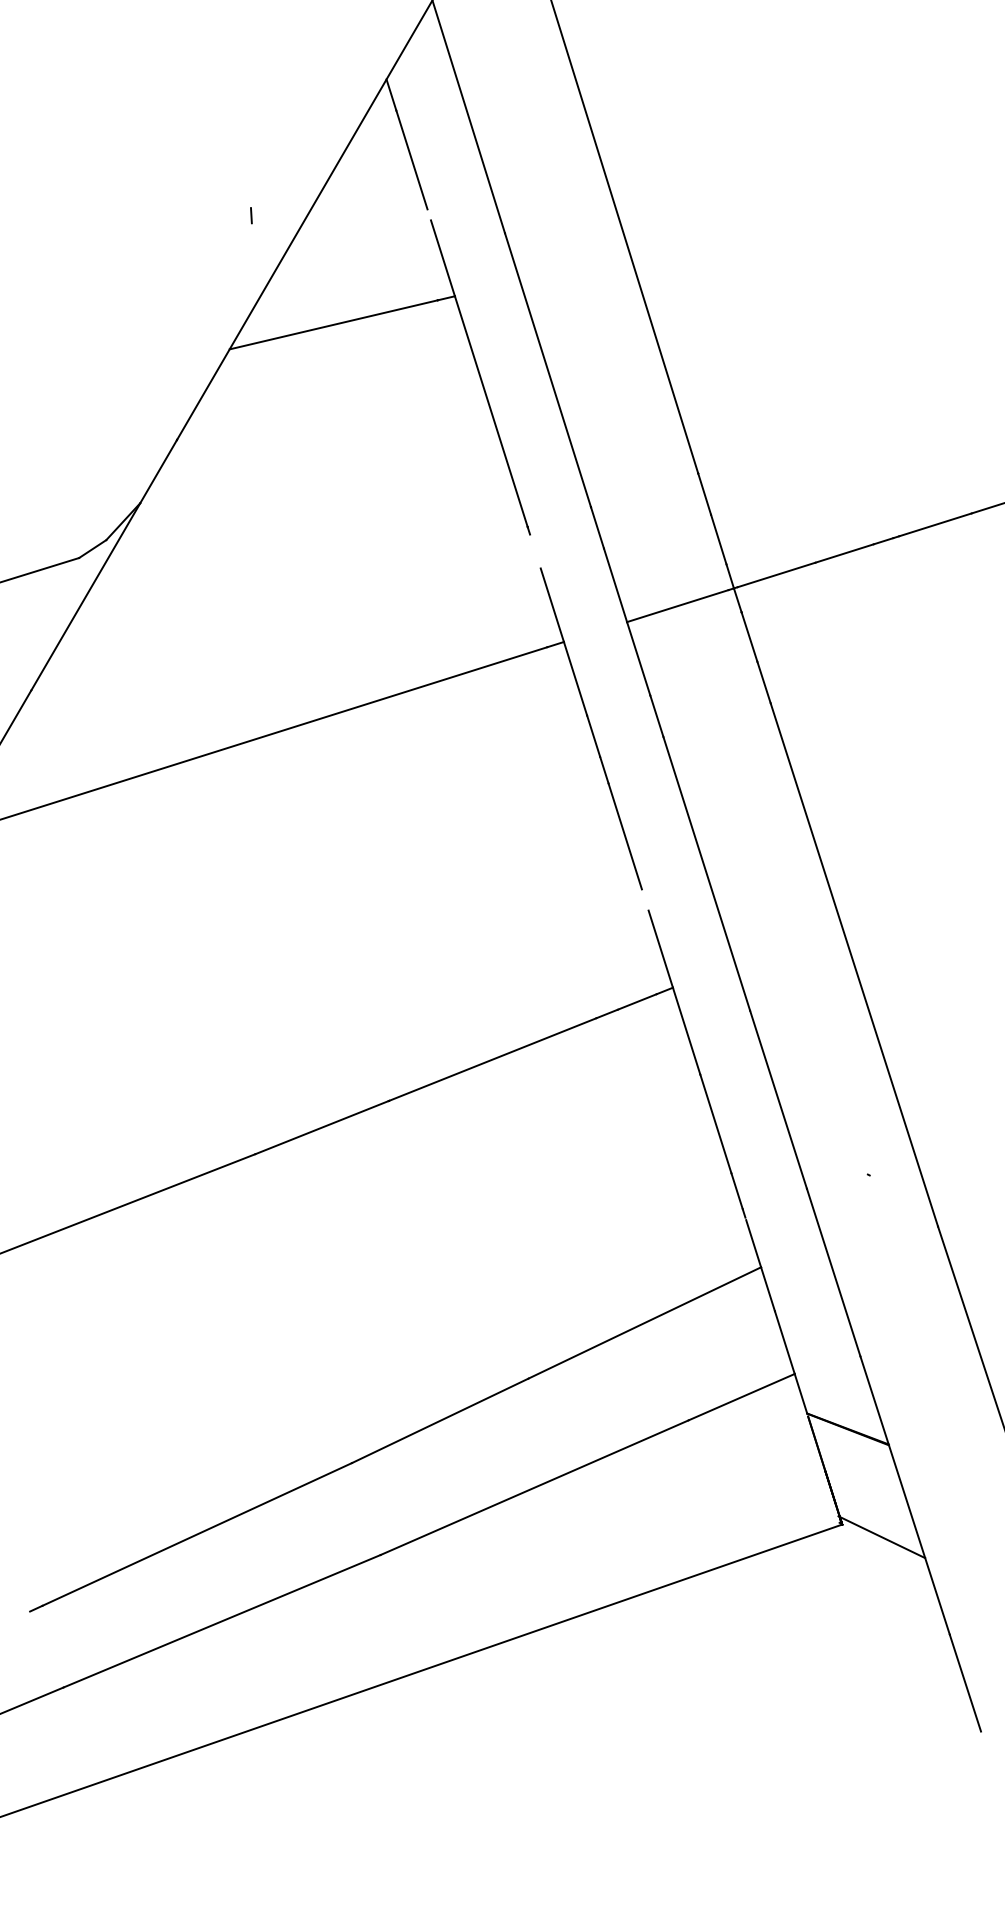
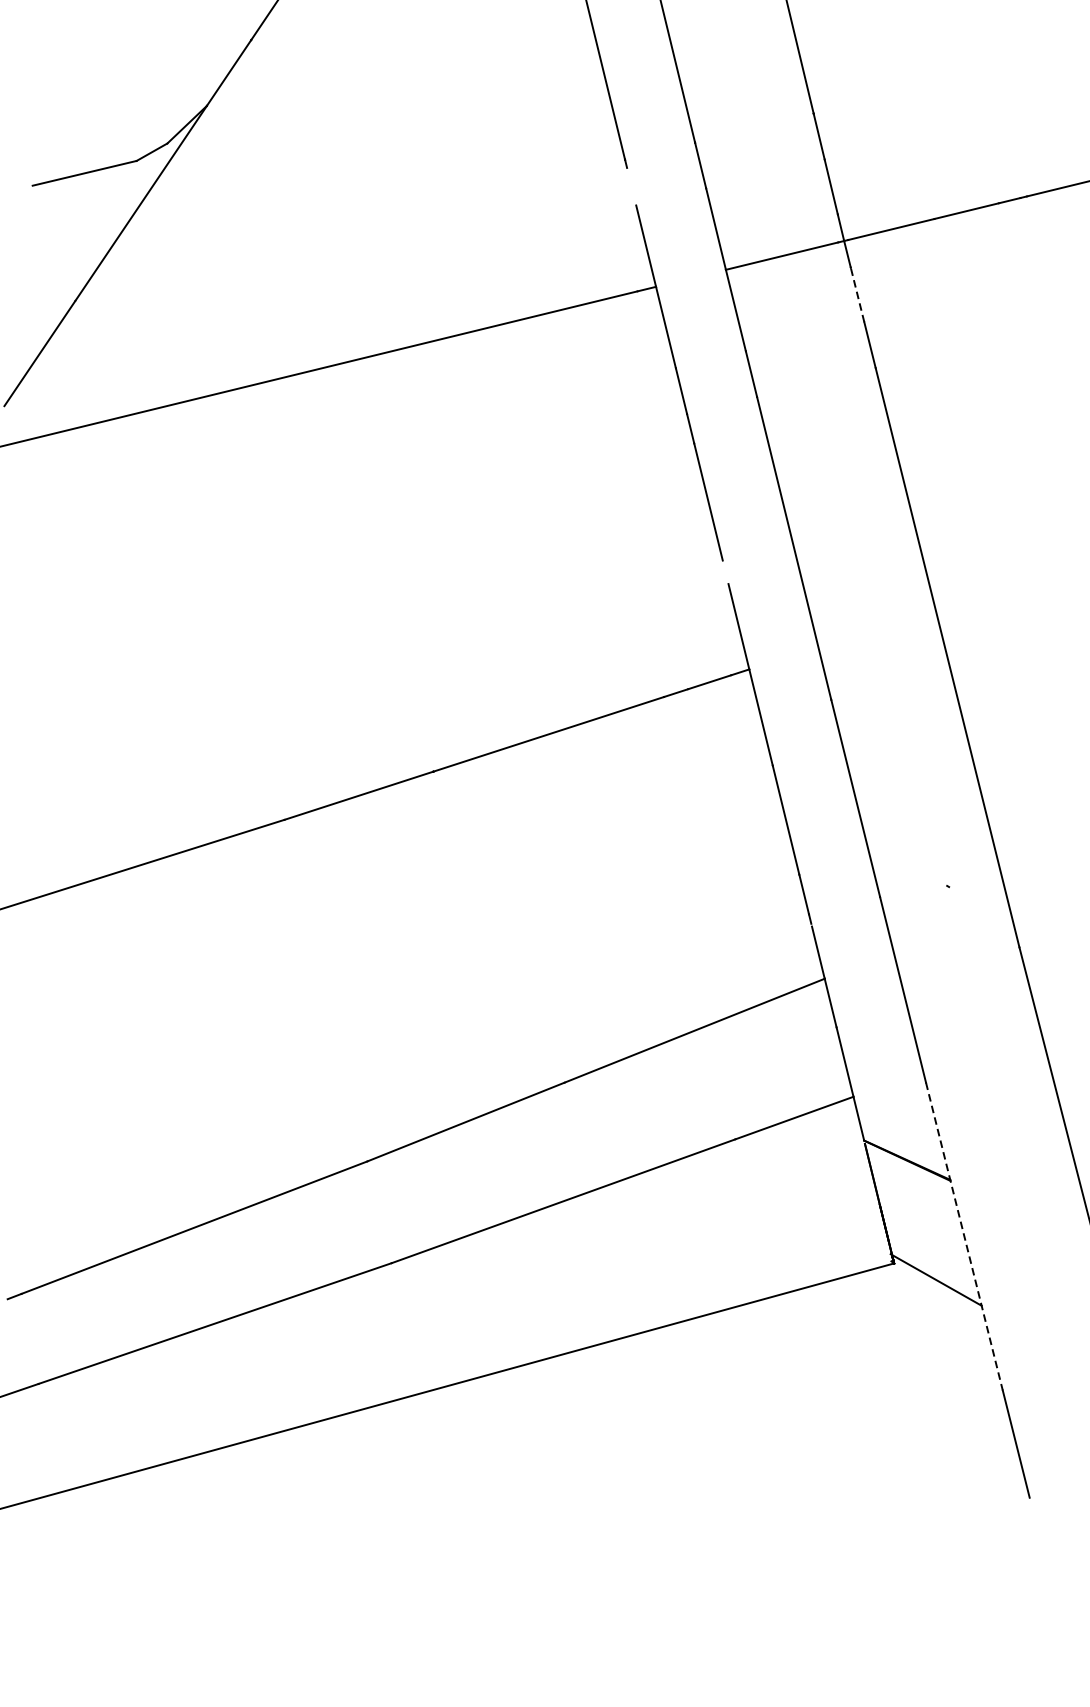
line: (749, 637) -> (857, 295), solid -> dashed
line: (905, 1496) -> (964, 1237), solid -> dashed

